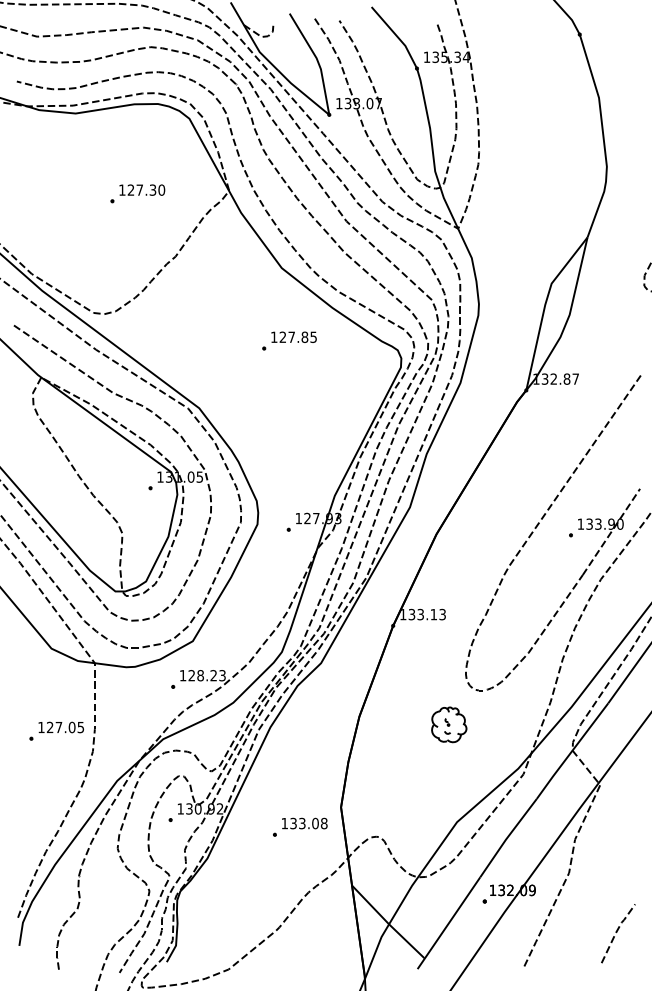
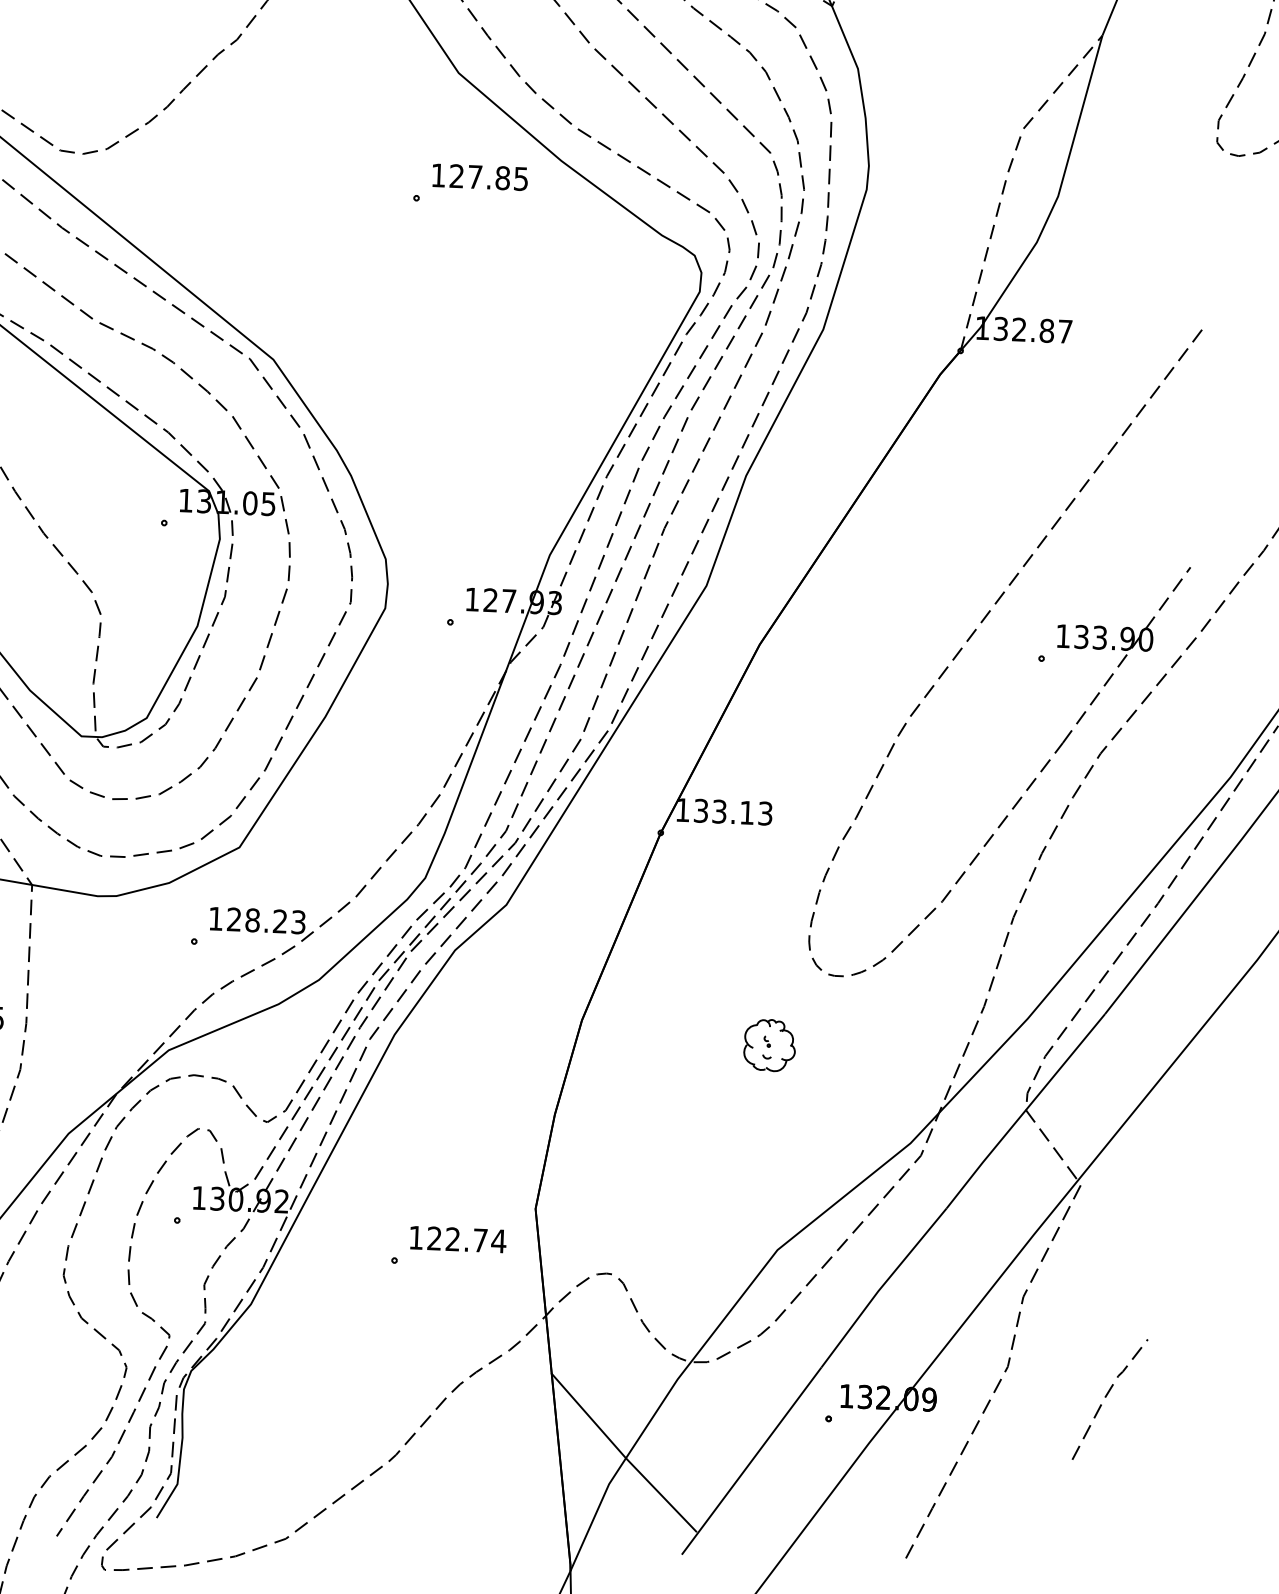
line: (544, 306) -> (1006, 176), solid -> dashed
part: (289, 340) -> (470, 183), moved
part: (449, 724) -> (770, 1044), size x0.7
text: (308, 823) -> (465, 1239), 133.08 -> 122.74
line: (617, 932) -> (1108, 1396), moved

